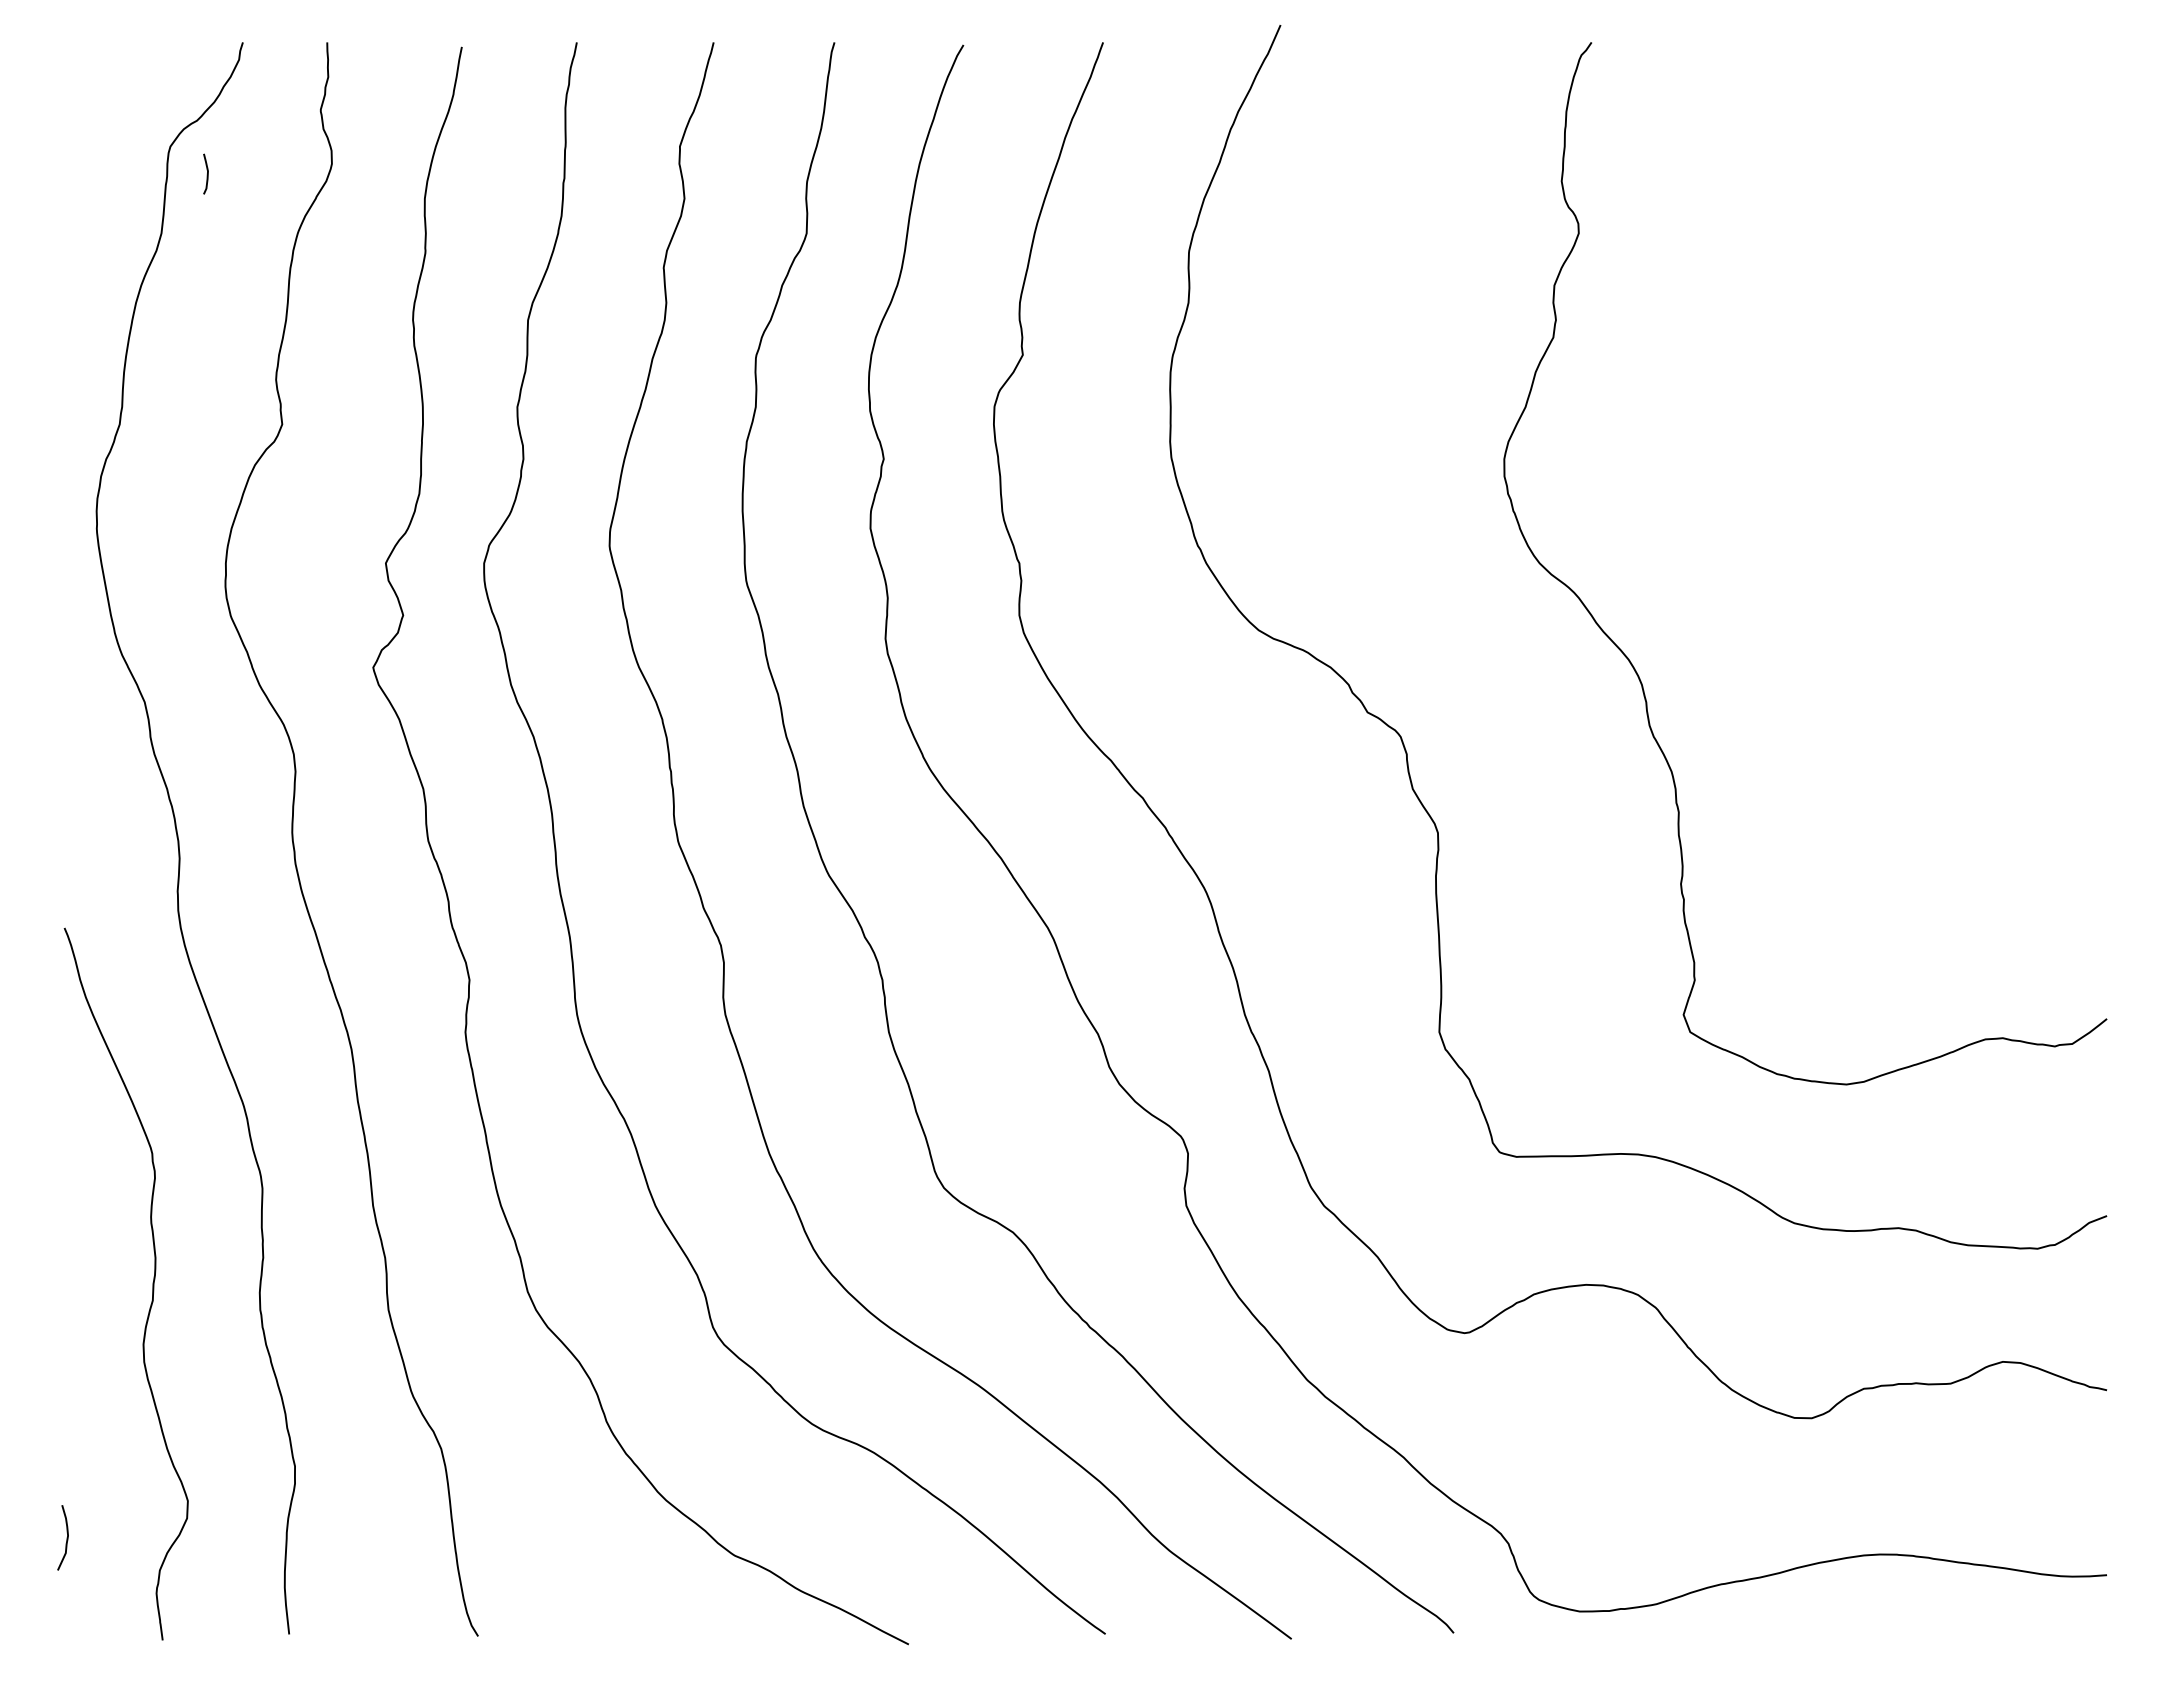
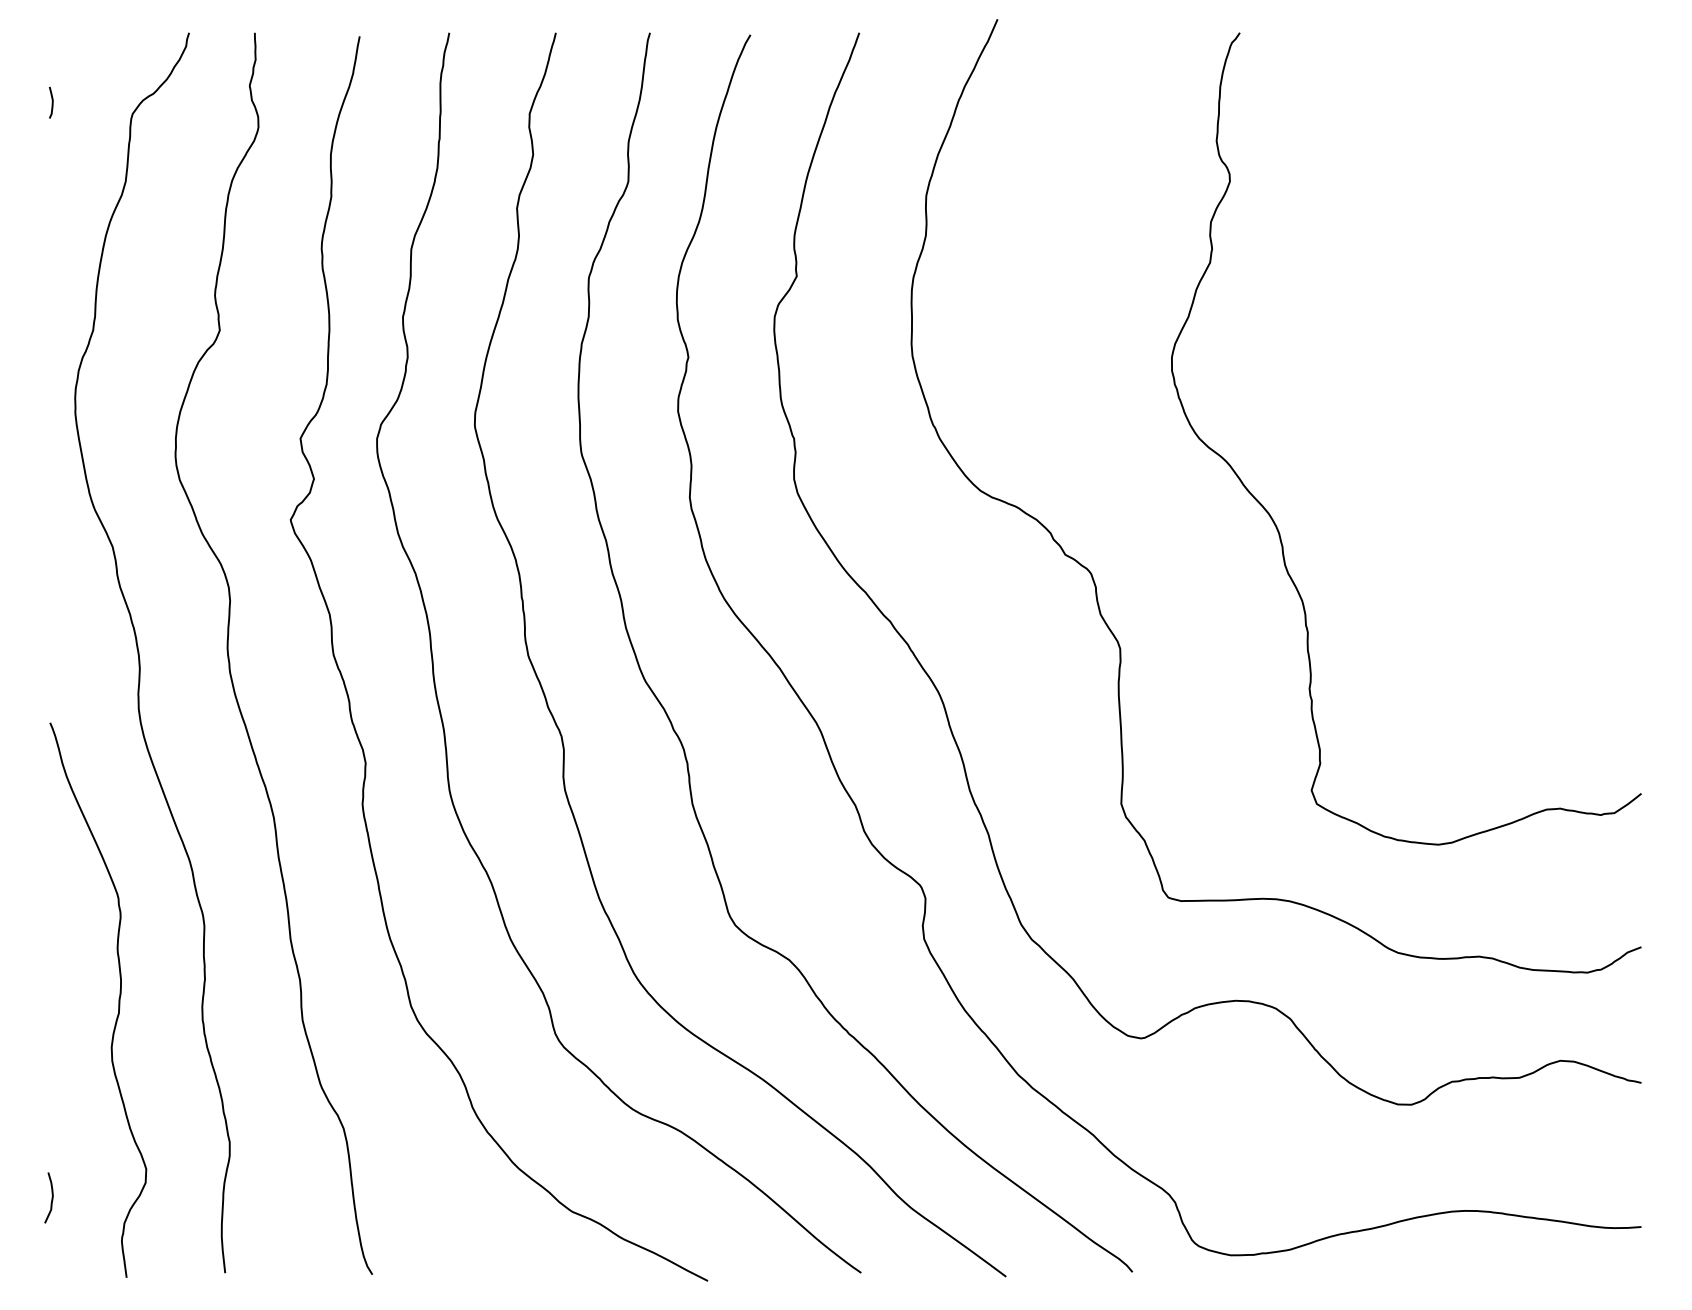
curve: (206, 174) -> (51, 103), moved

